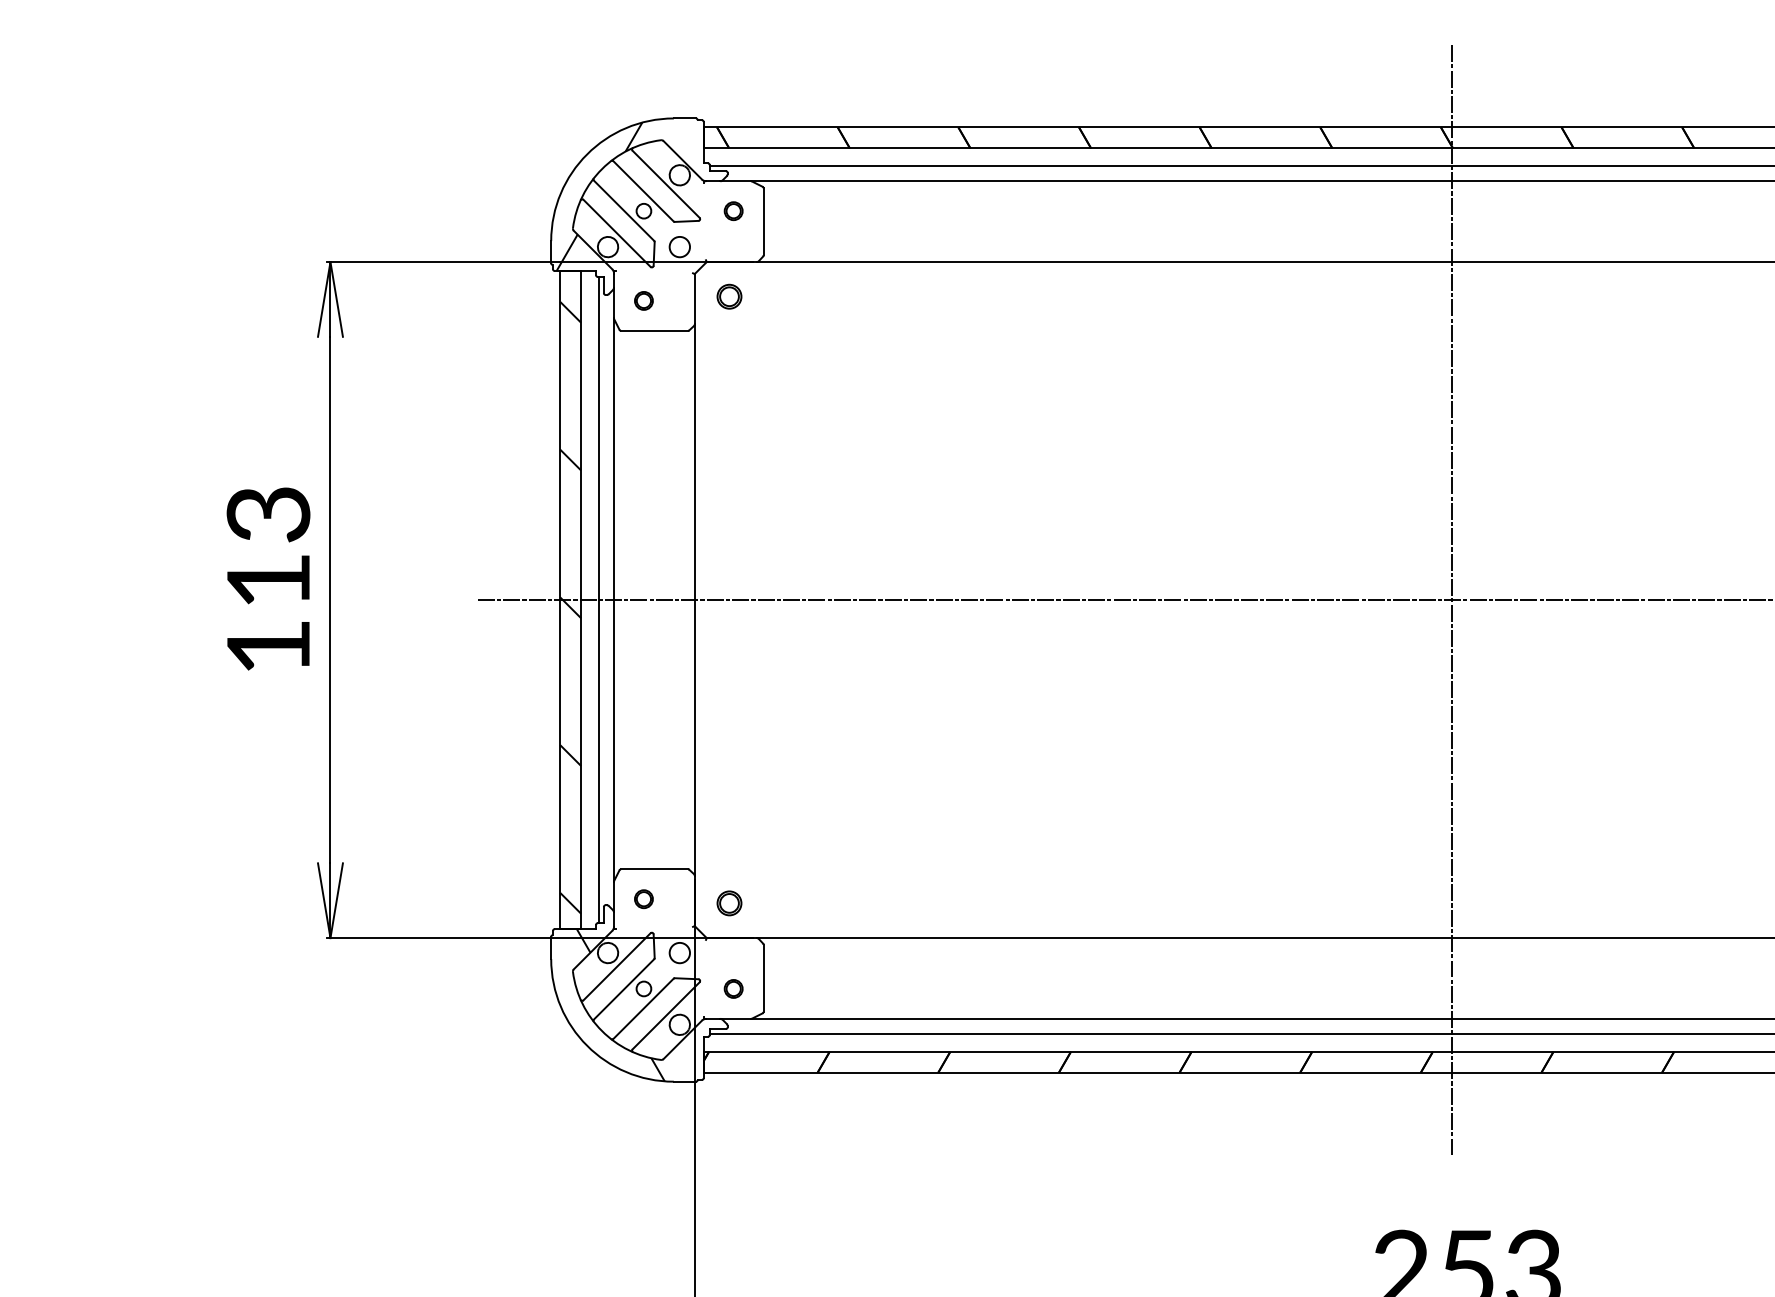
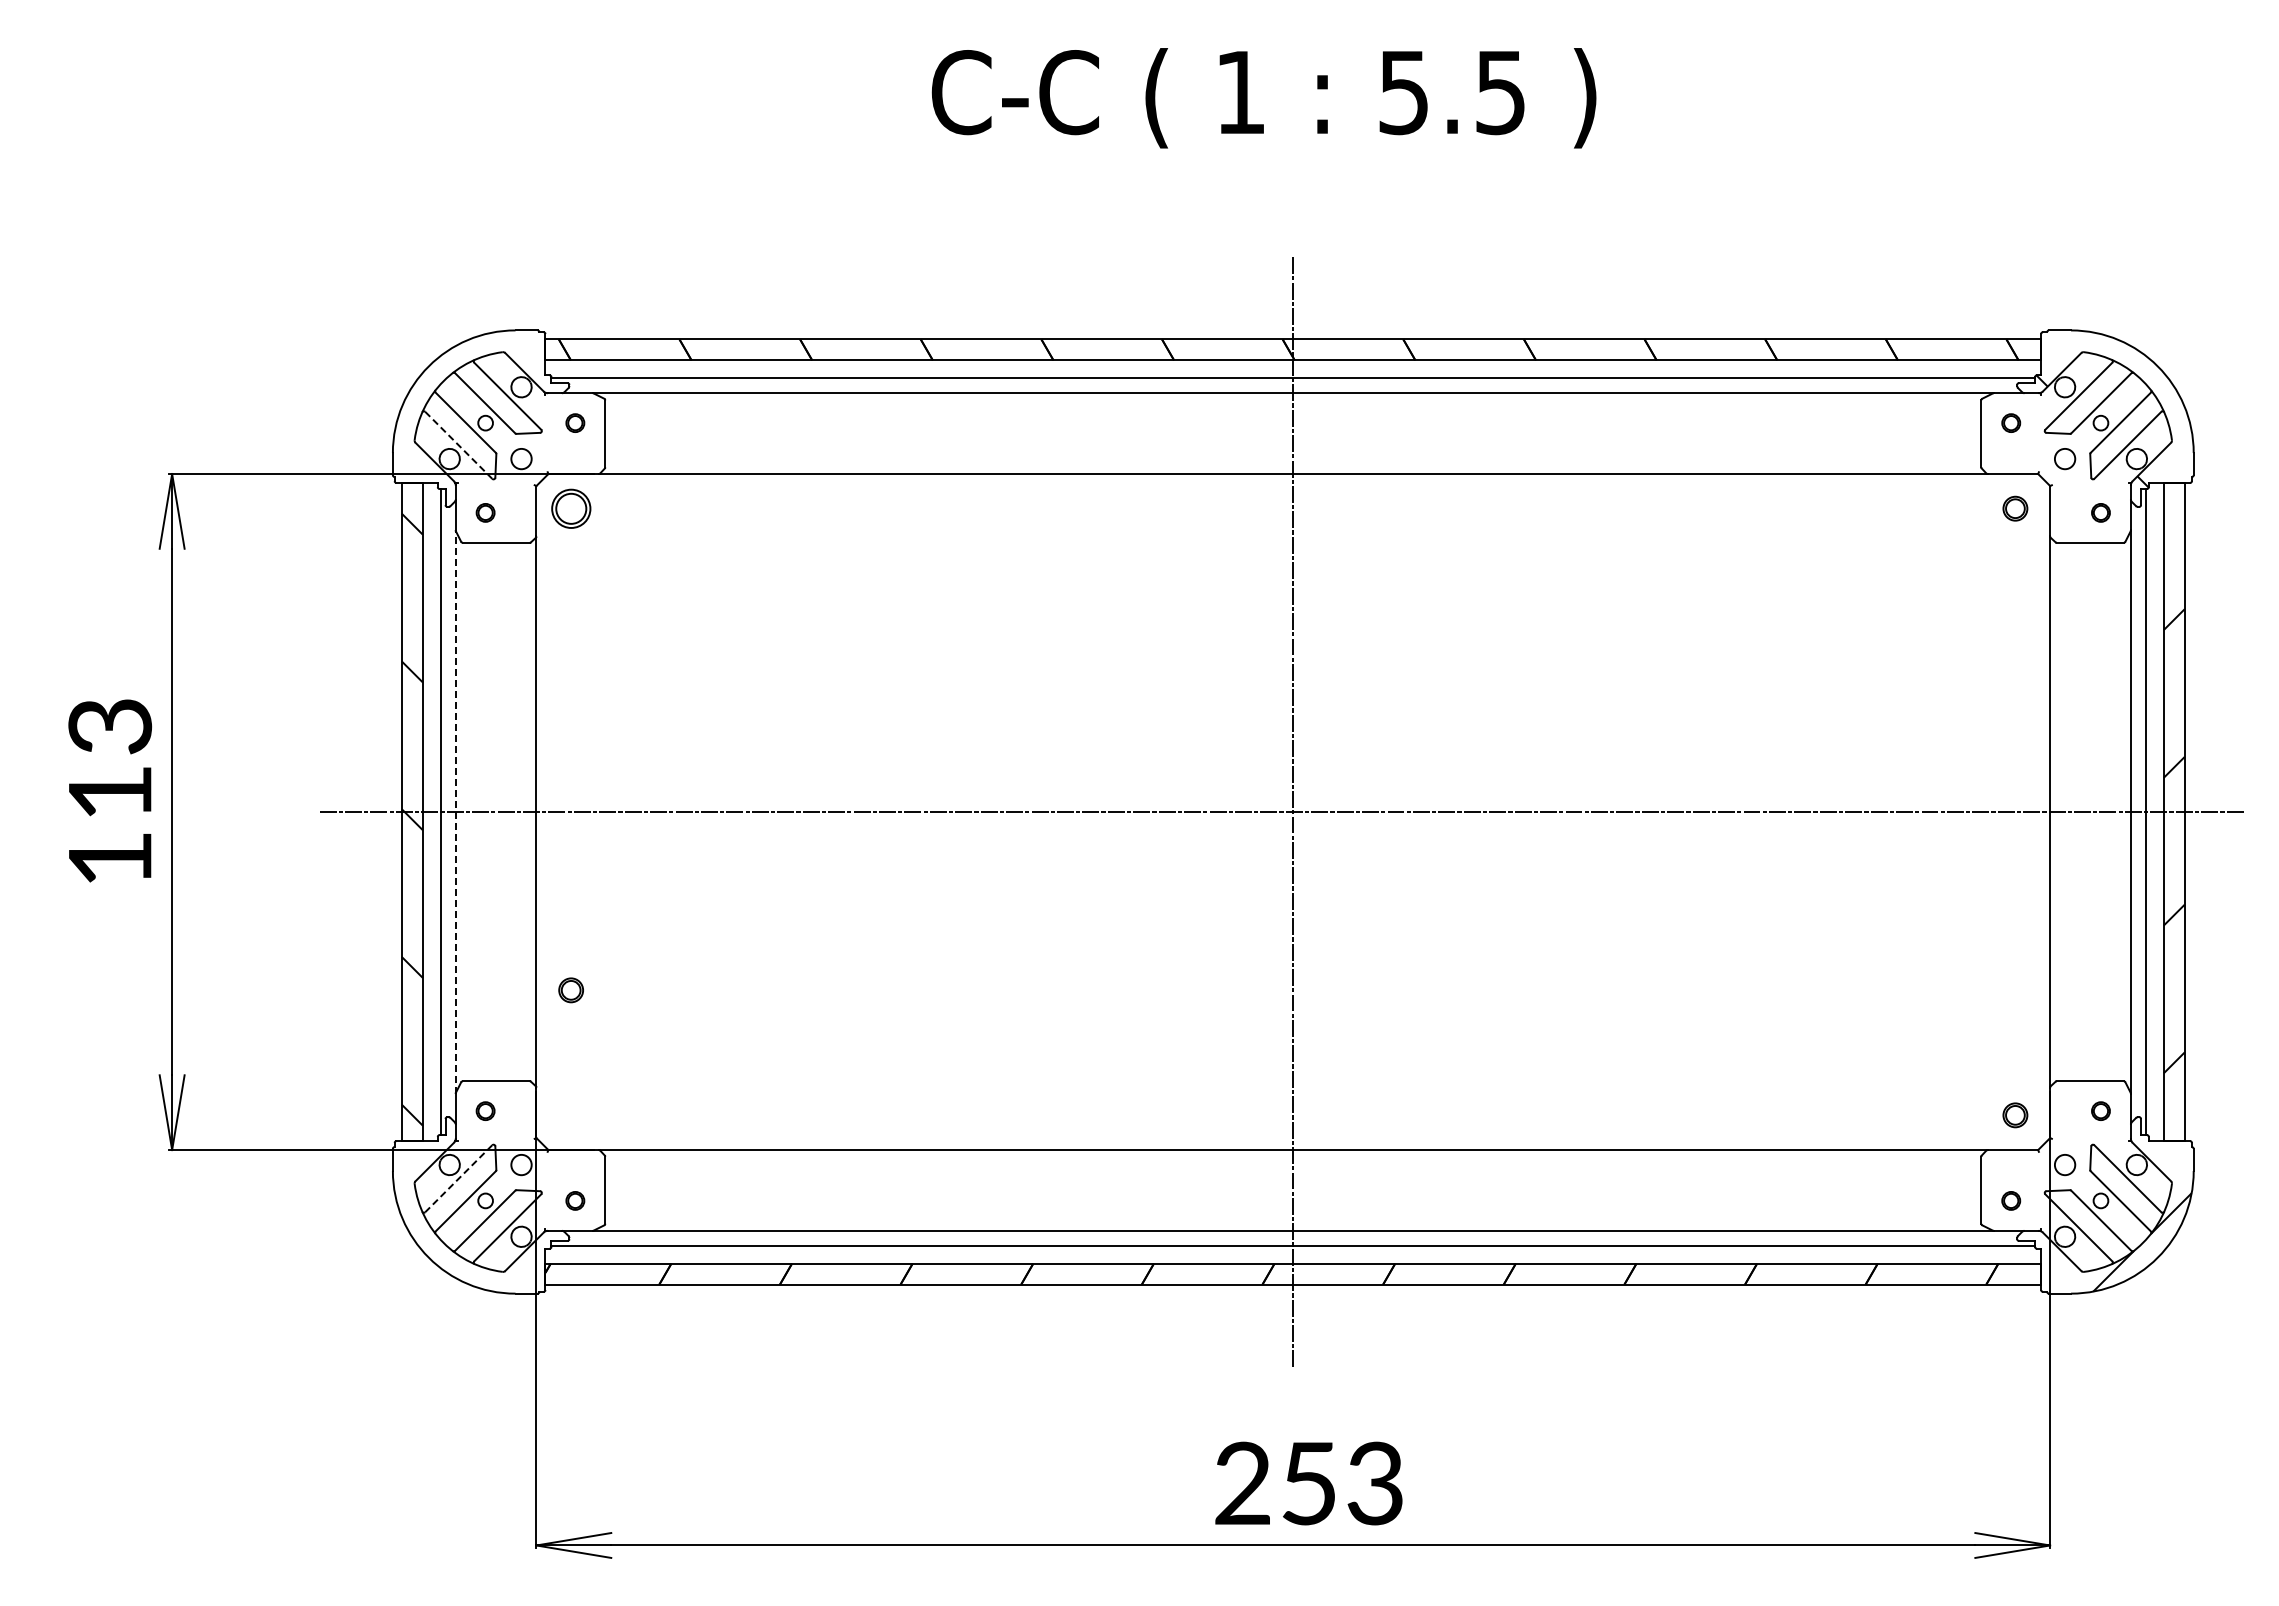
hatch: (599, 196) -> (441, 408), removed
line: (617, 233) -> (459, 445), solid -> dashed
part: (728, 296) -> (570, 508), size x1.6
line: (613, 600) -> (455, 812), solid -> dashed
part: (728, 903) -> (570, 990), moved
line: (616, 967) -> (458, 1179), solid -> dashed
hatch: (620, 1005) -> (462, 1217), removed

